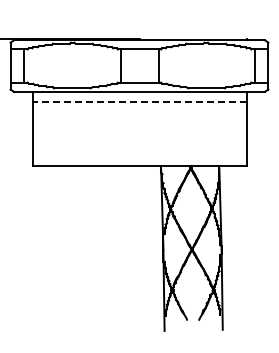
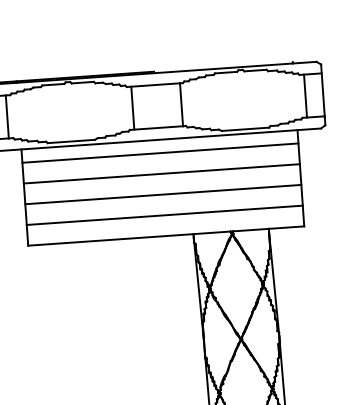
line: (140, 102) -> (161, 153), dashed -> solid
line: (139, 118) -> (161, 174), added
line: (139, 134) -> (162, 195), added
line: (139, 150) -> (164, 215), added

